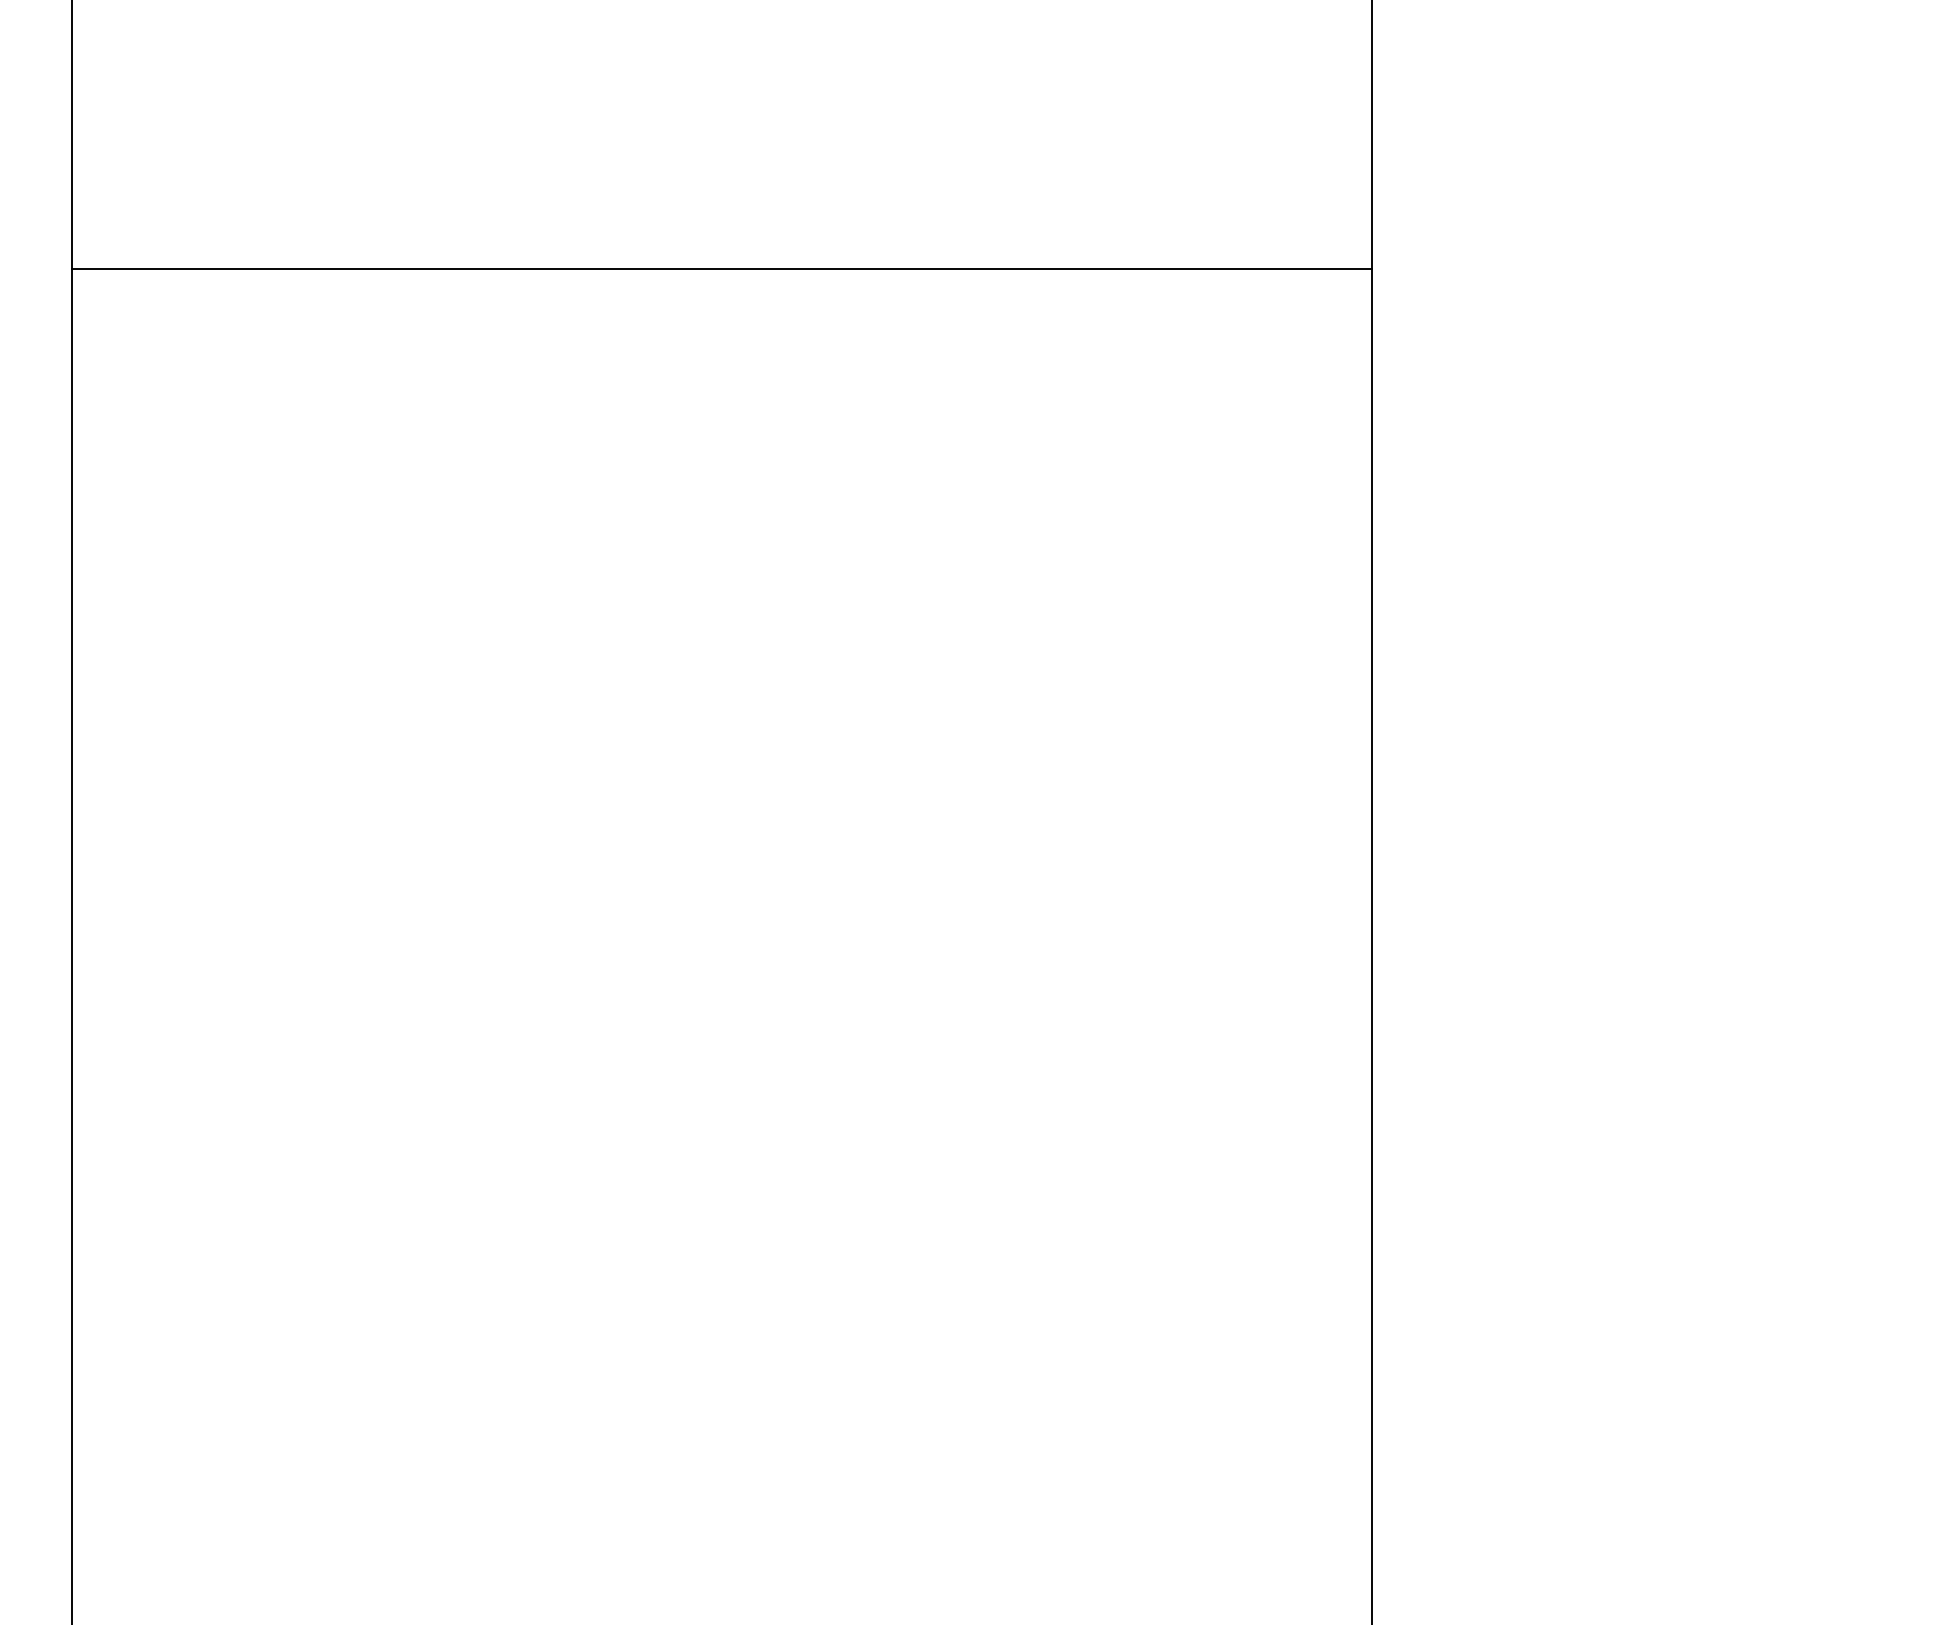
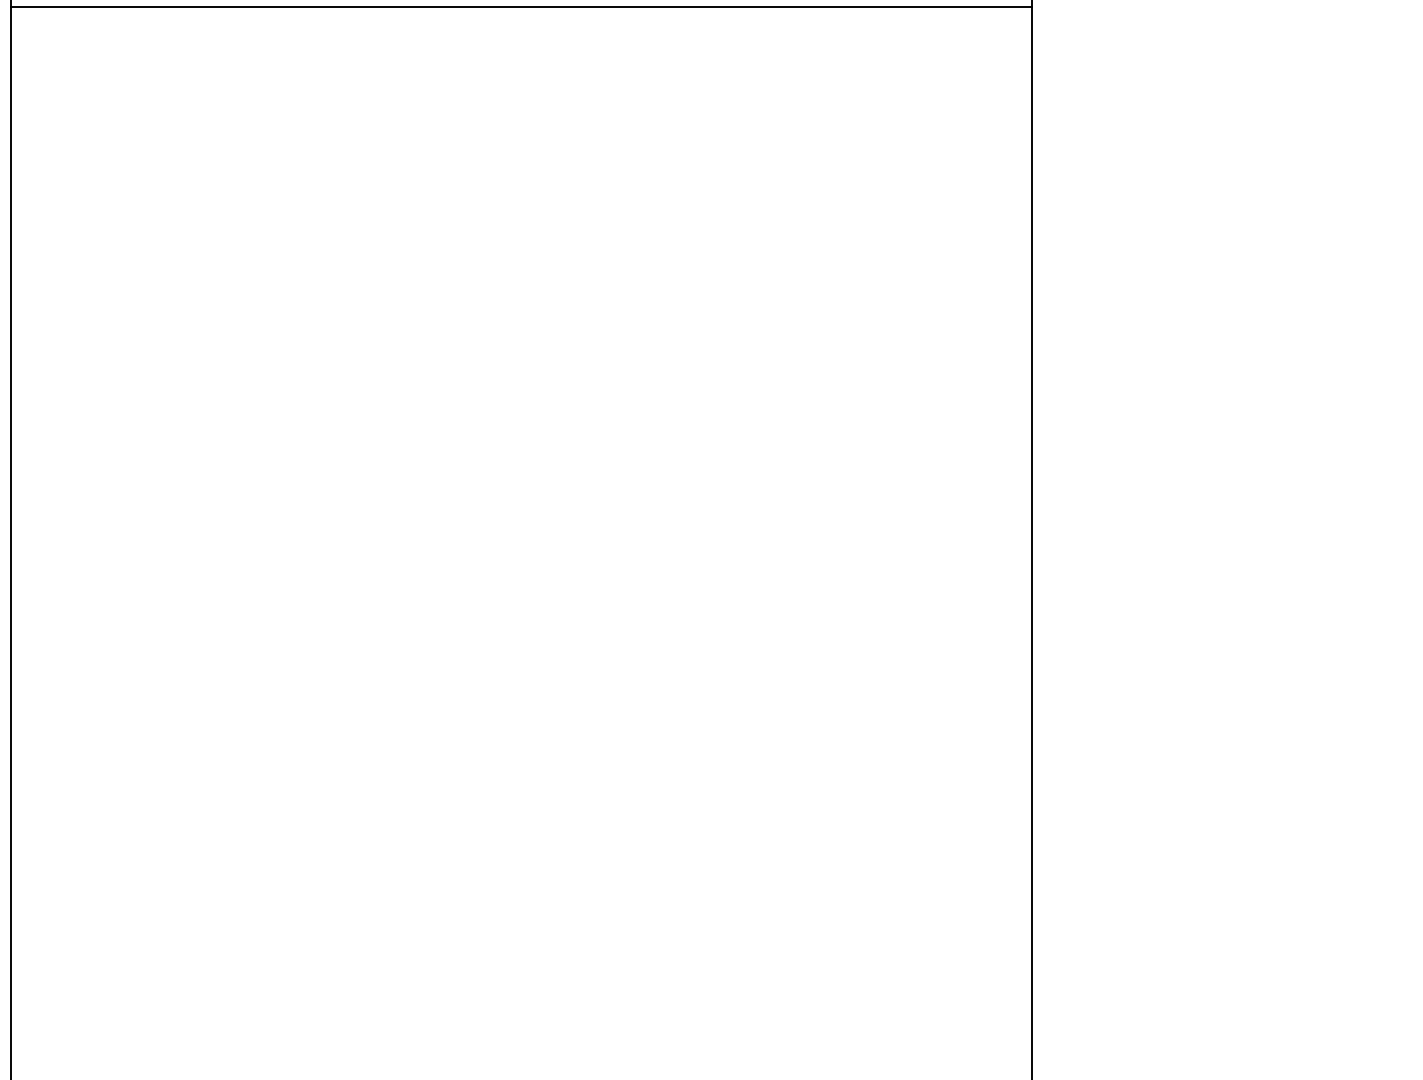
line: (722, 268) -> (522, 6), moved

